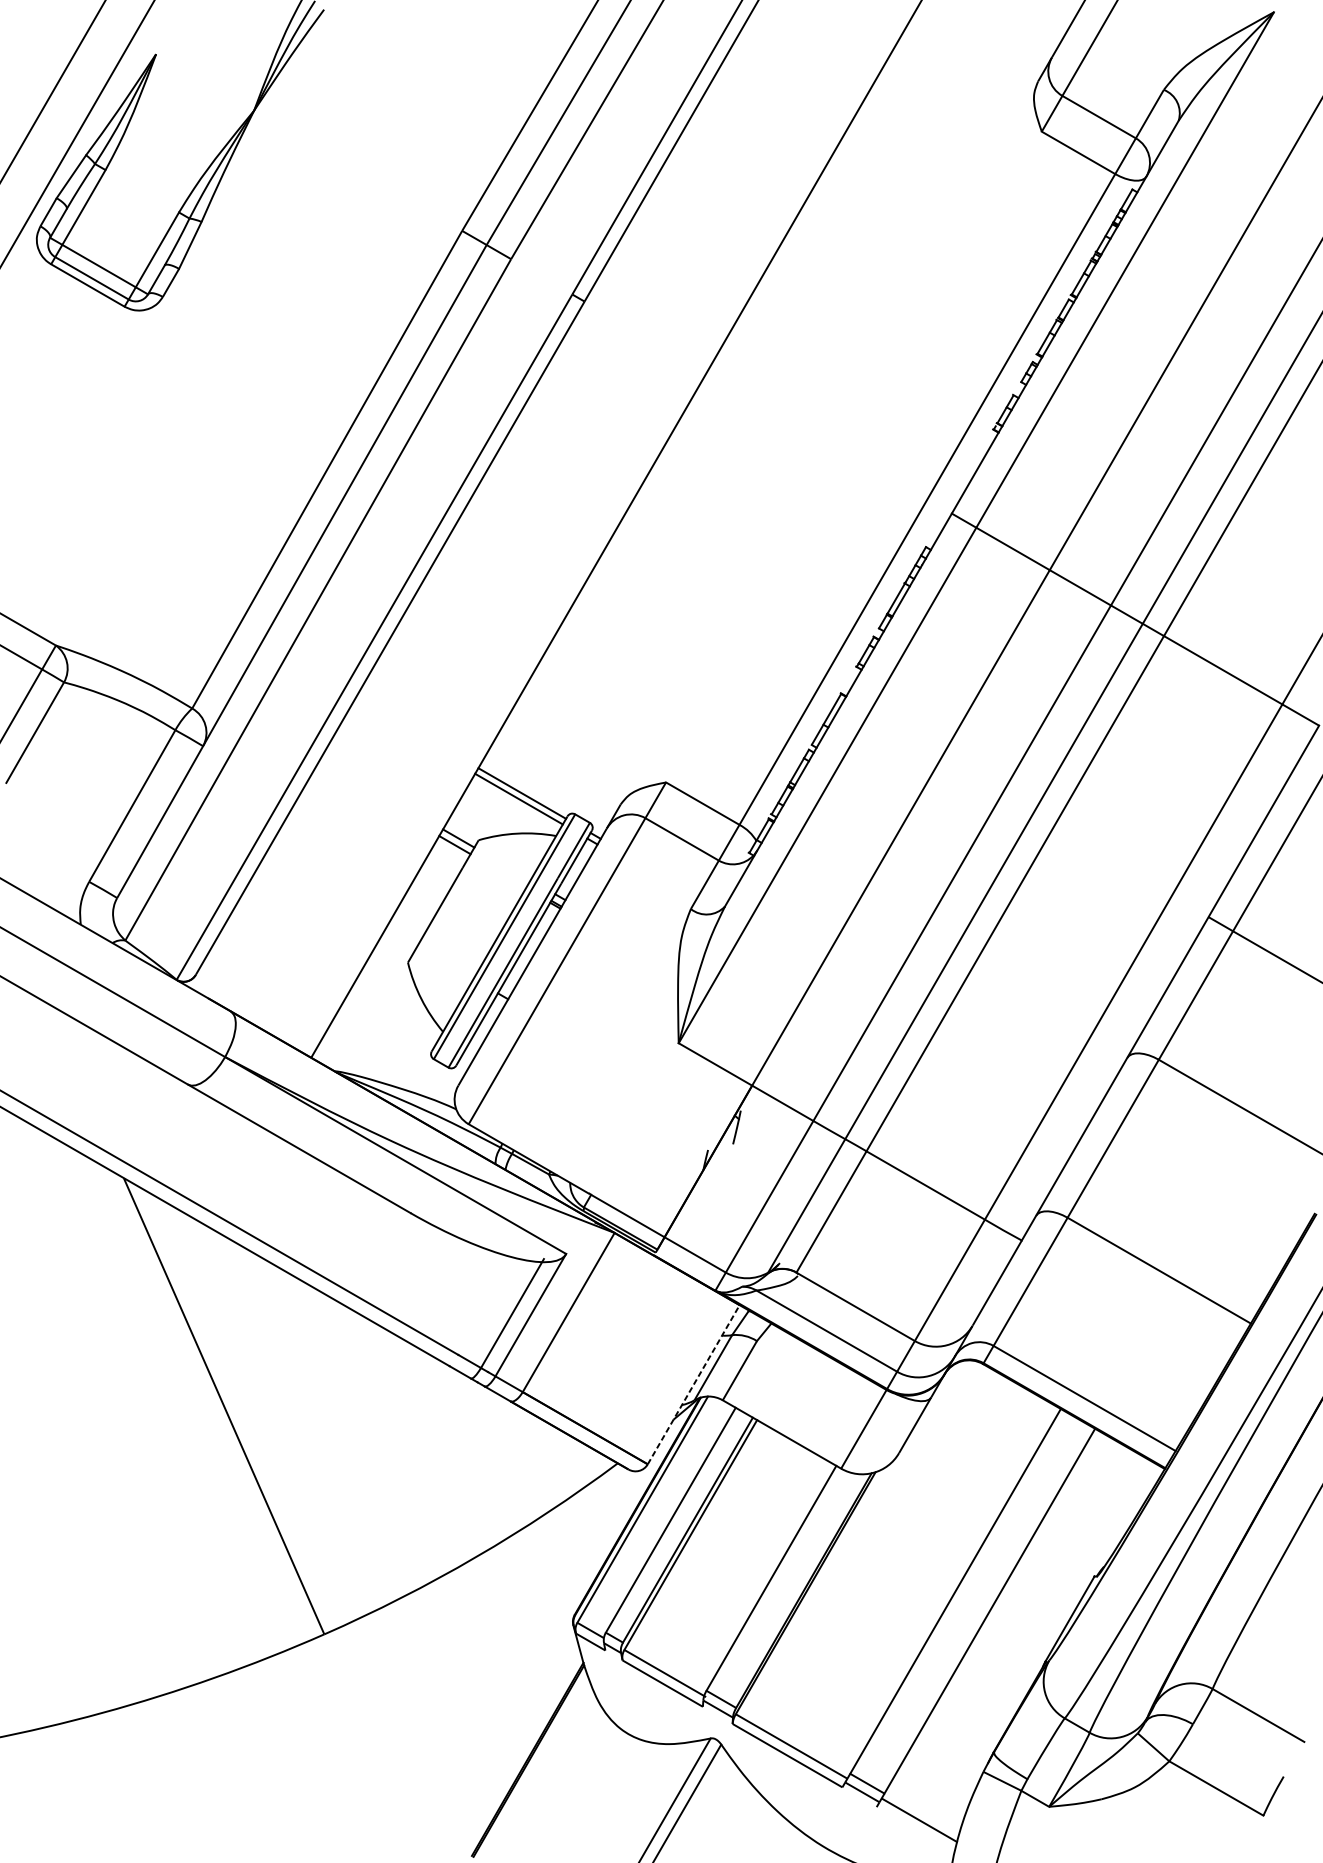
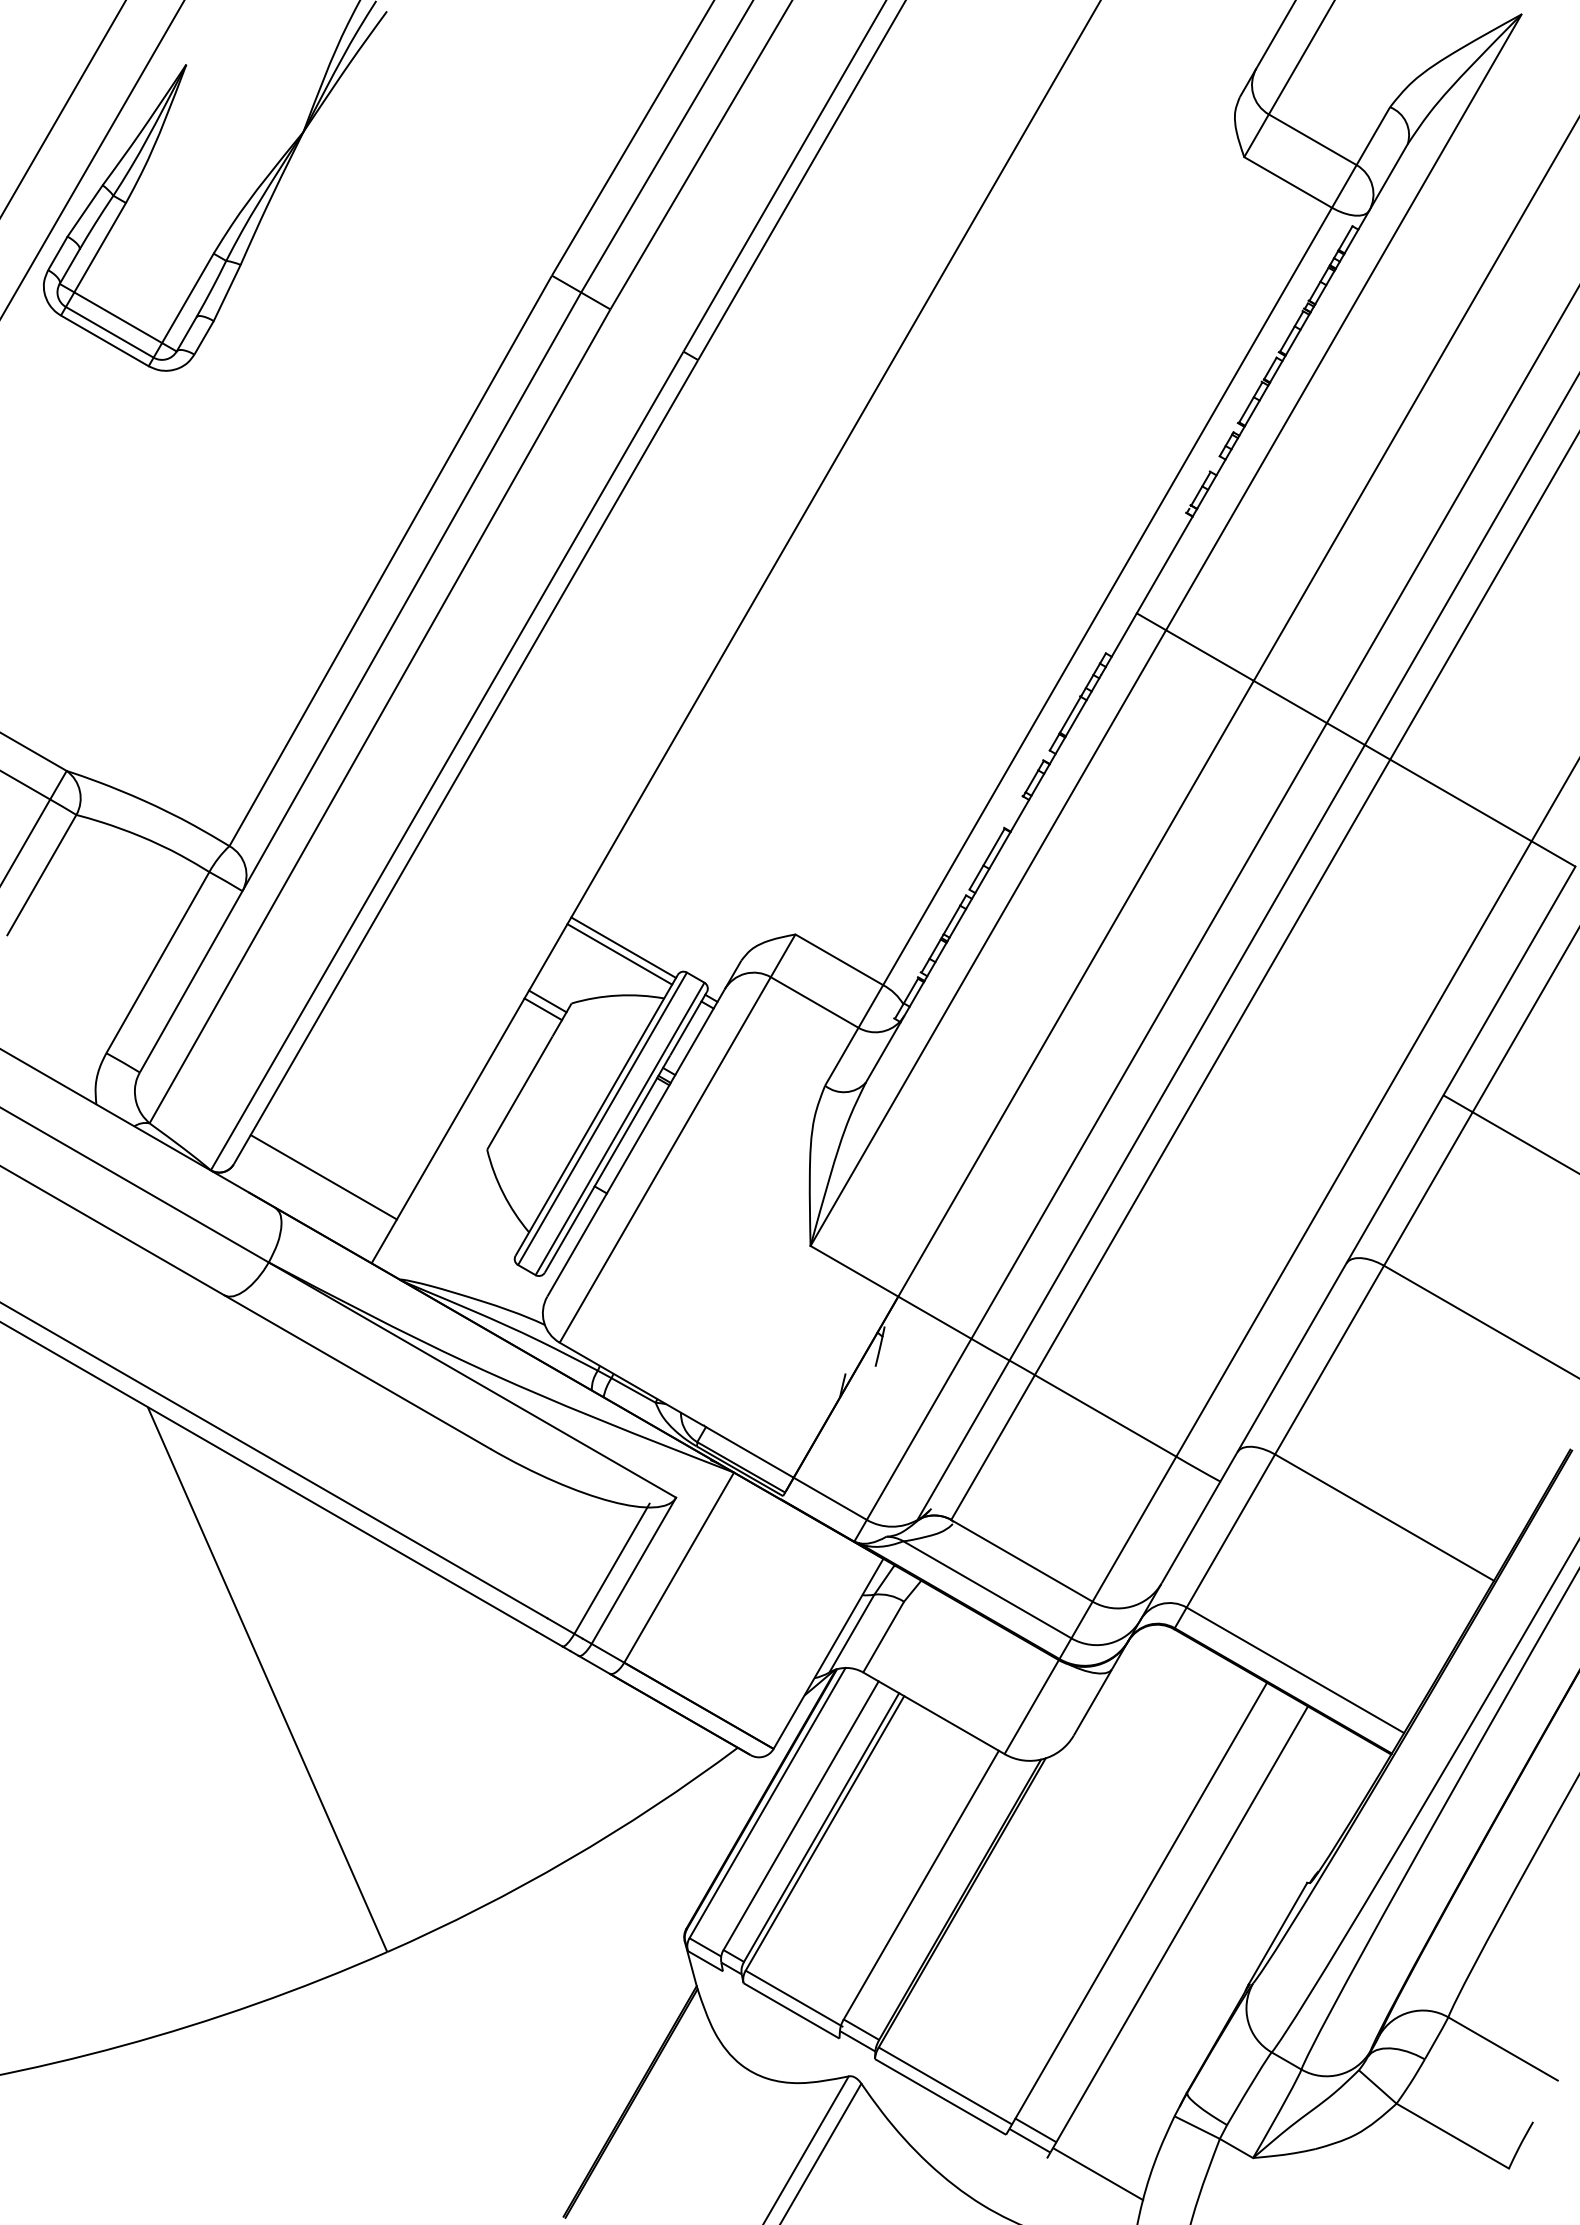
line: (270, 985) -> (323, 1177), added
line: (693, 1384) -> (828, 1653), dashed -> solid

